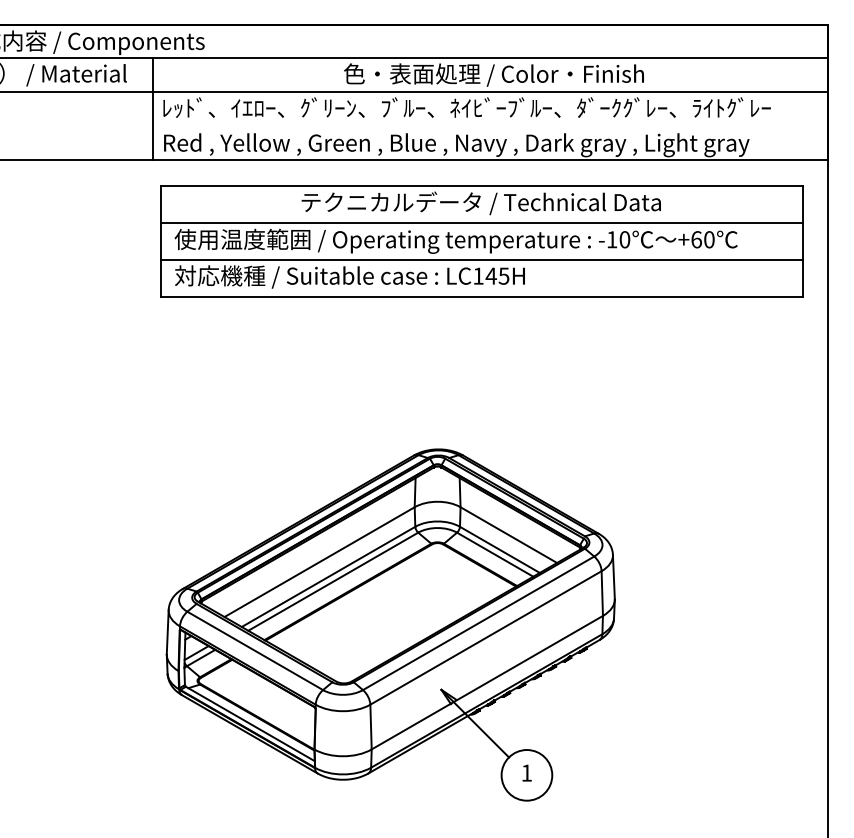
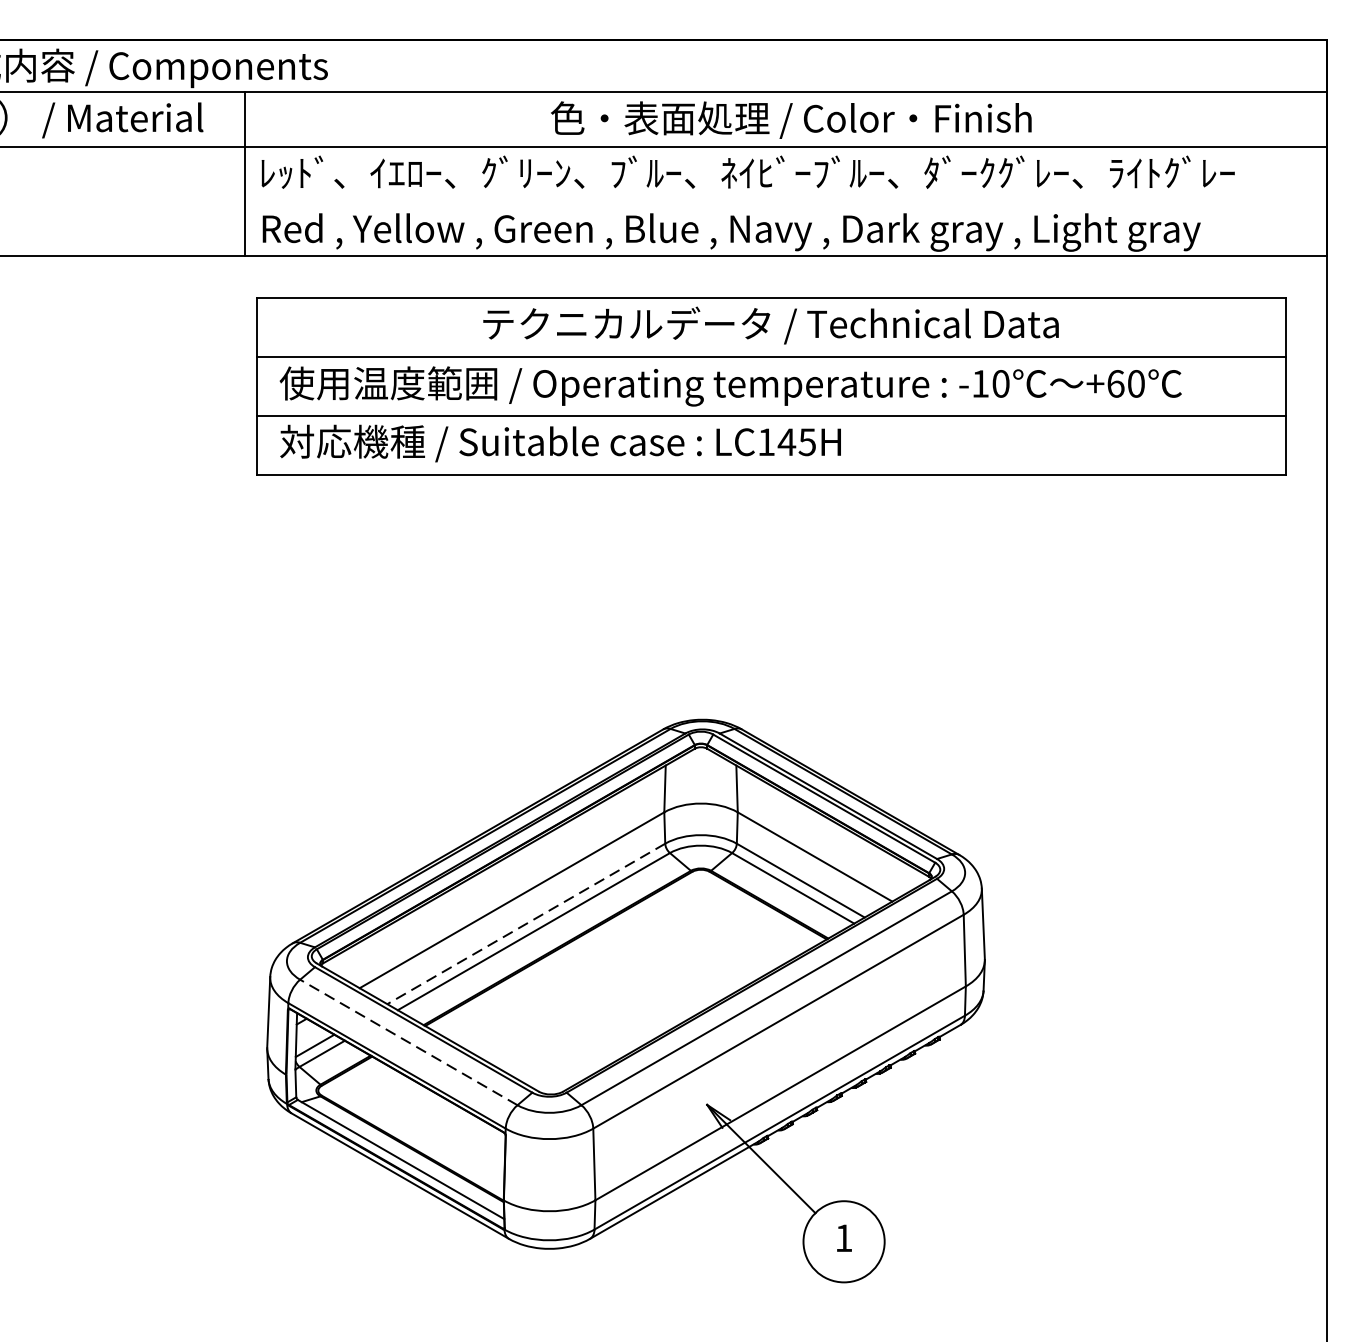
line: (328, 577) -> (526, 924), solid -> dashed
line: (254, 650) -> (407, 1041), solid -> dashed

